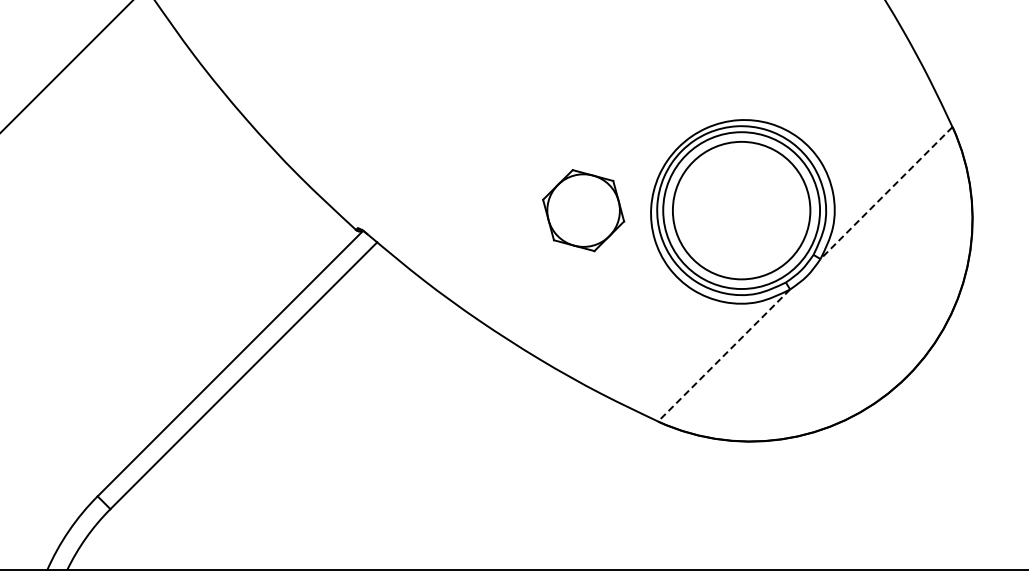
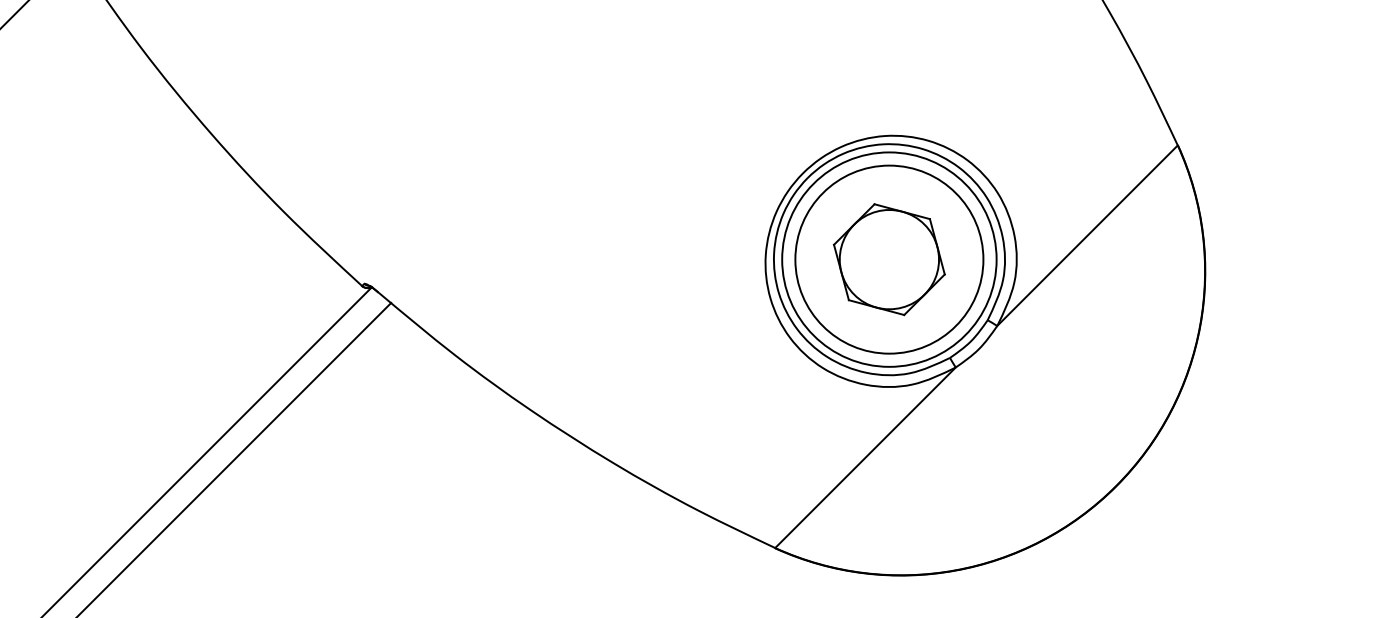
line: (886, 193) -> (1087, 236), dashed -> solid
part: (583, 210) -> (889, 259), moved
line: (723, 355) -> (864, 457), dashed -> solid

